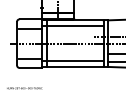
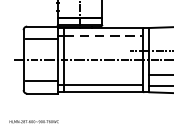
line: (75, 25) -> (104, 35), solid -> dashed

